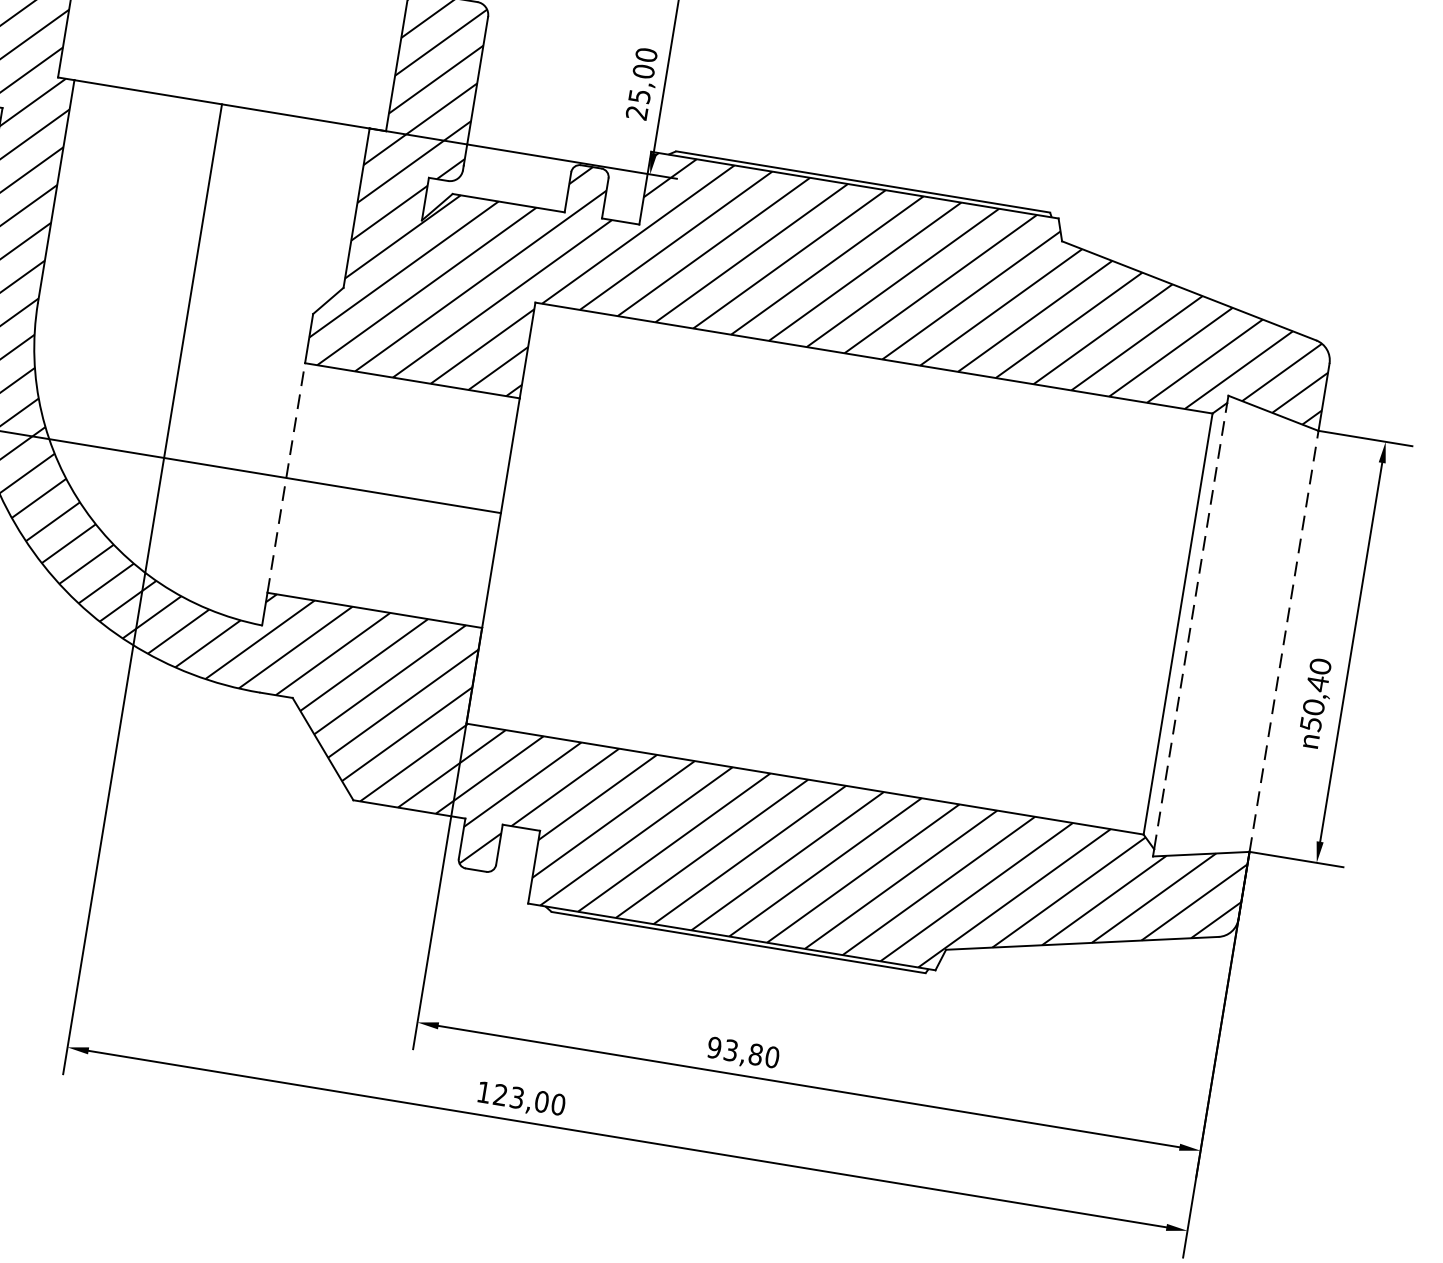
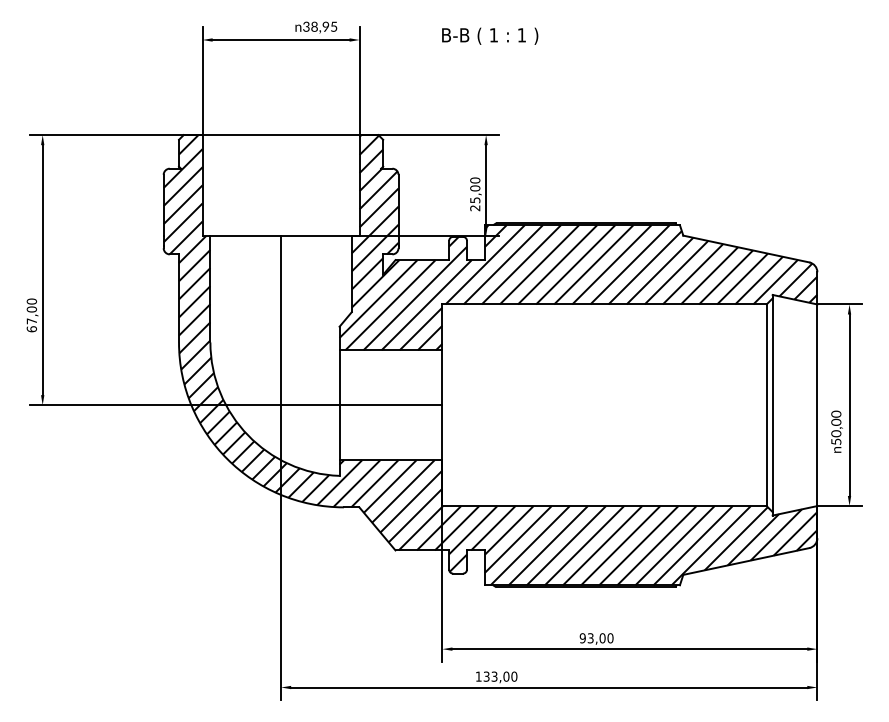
line: (286, 478) -> (339, 405), dashed -> solid
line: (1190, 626) -> (772, 405), dashed -> solid
line: (1284, 641) -> (817, 405), dashed -> solid
text: (1318, 683) -> (836, 422), 50,40 -> 50,00
text: (755, 1054) -> (602, 638), 93,80 -> 93,00
text: (500, 1094) -> (486, 676), 123,00 -> 133,00

